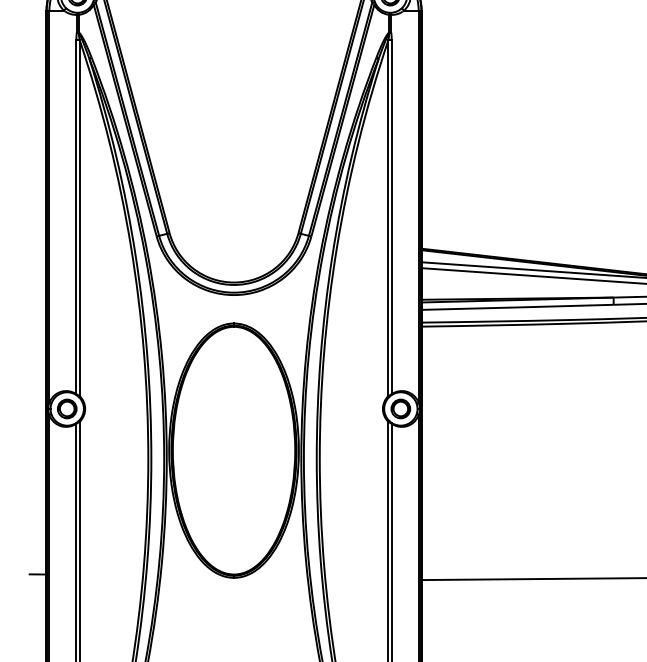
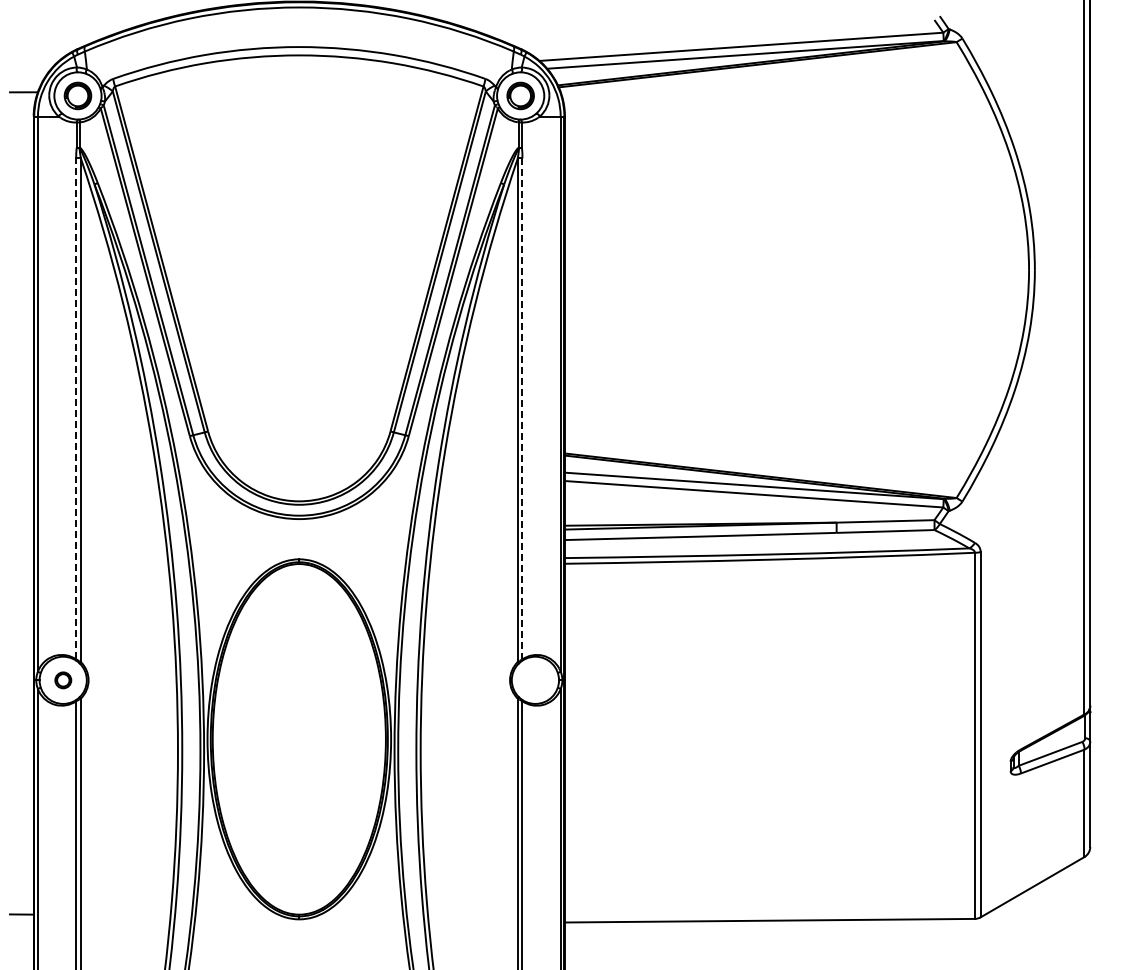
line: (76, 216) -> (76, 408), solid -> dashed
line: (391, 217) -> (522, 409), solid -> dashed
part: (67, 409) -> (63, 680), size x0.6
part: (400, 409) -> (535, 680), removed

